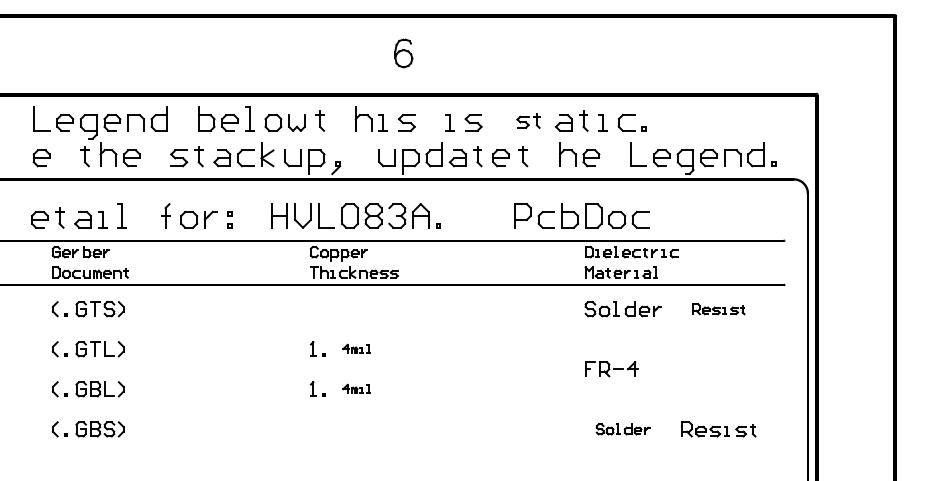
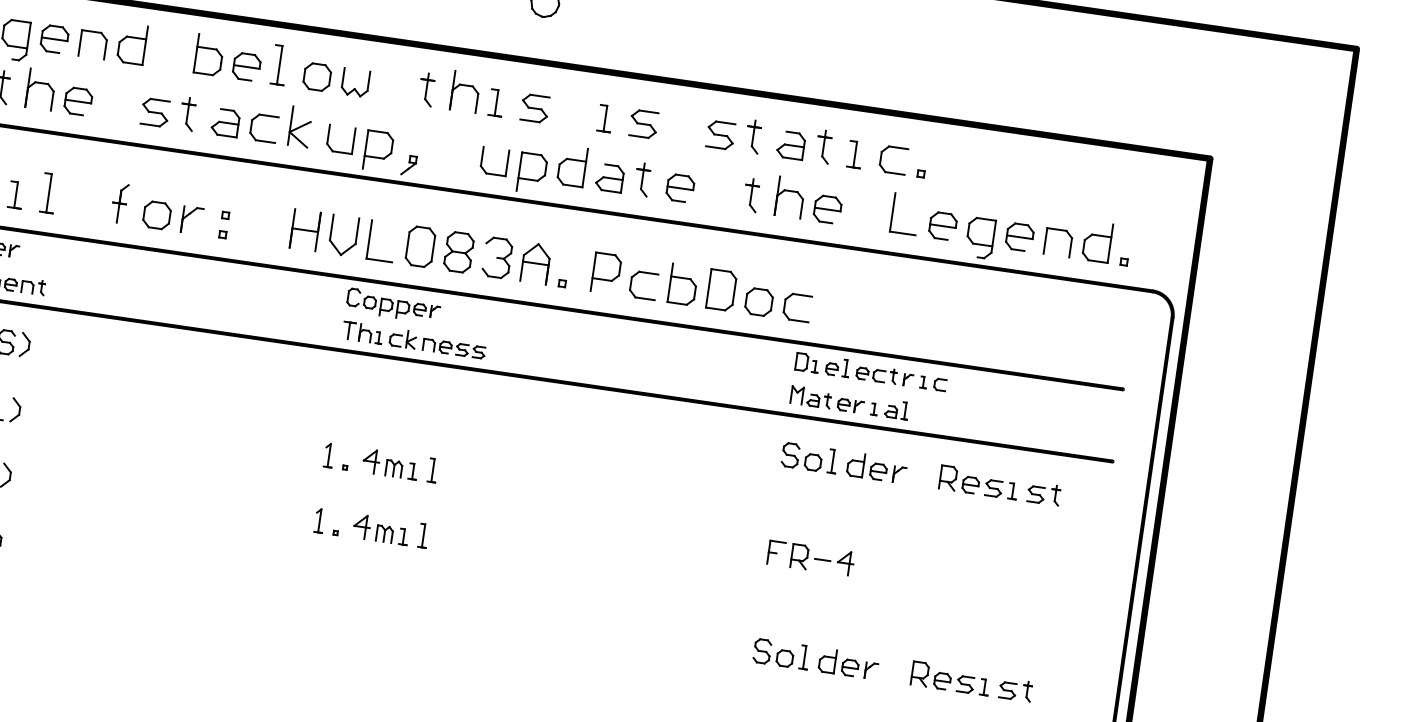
part: (320, 120) -> (427, 88), moved
part: (528, 120) -> (733, 133), size x1.43
part: (523, 156) -> (751, 195), moved
part: (581, 215) -> (701, 286), moved
part: (718, 309) -> (999, 486), size x1.43
part: (356, 348) -> (399, 464), size x1.67
part: (356, 388) -> (390, 529), size x1.67
part: (622, 429) -> (814, 659), size x1.43

